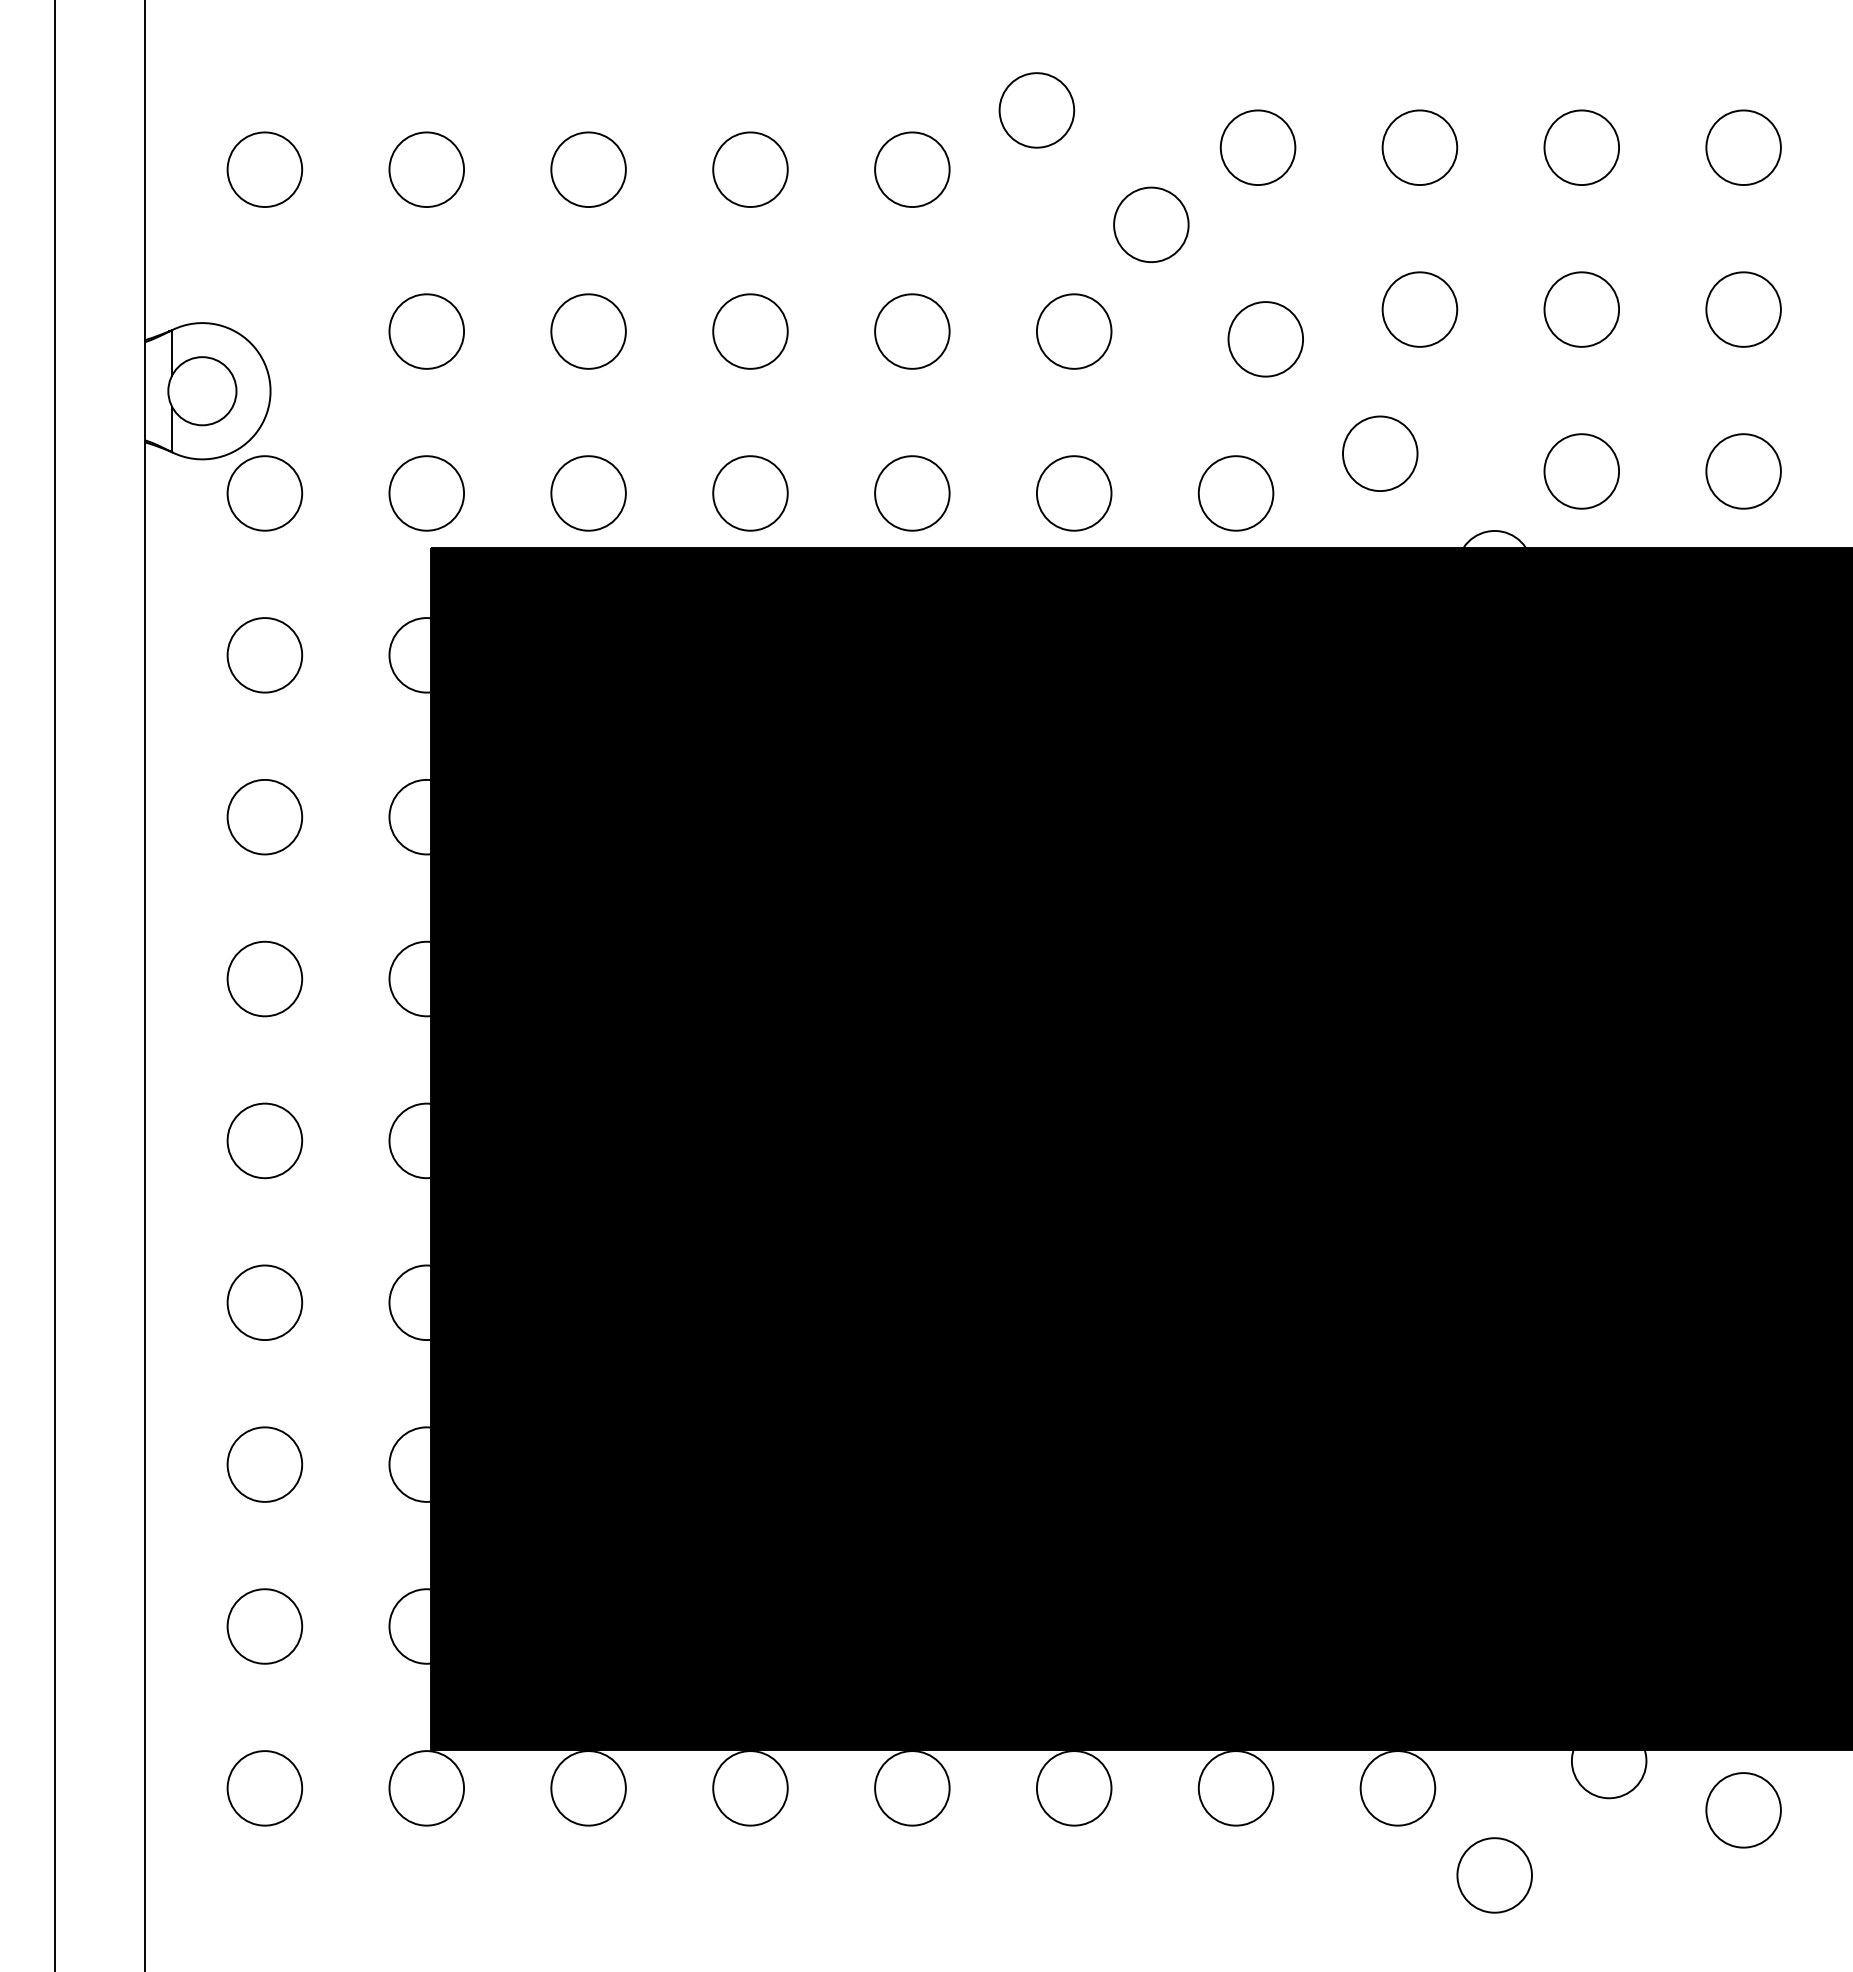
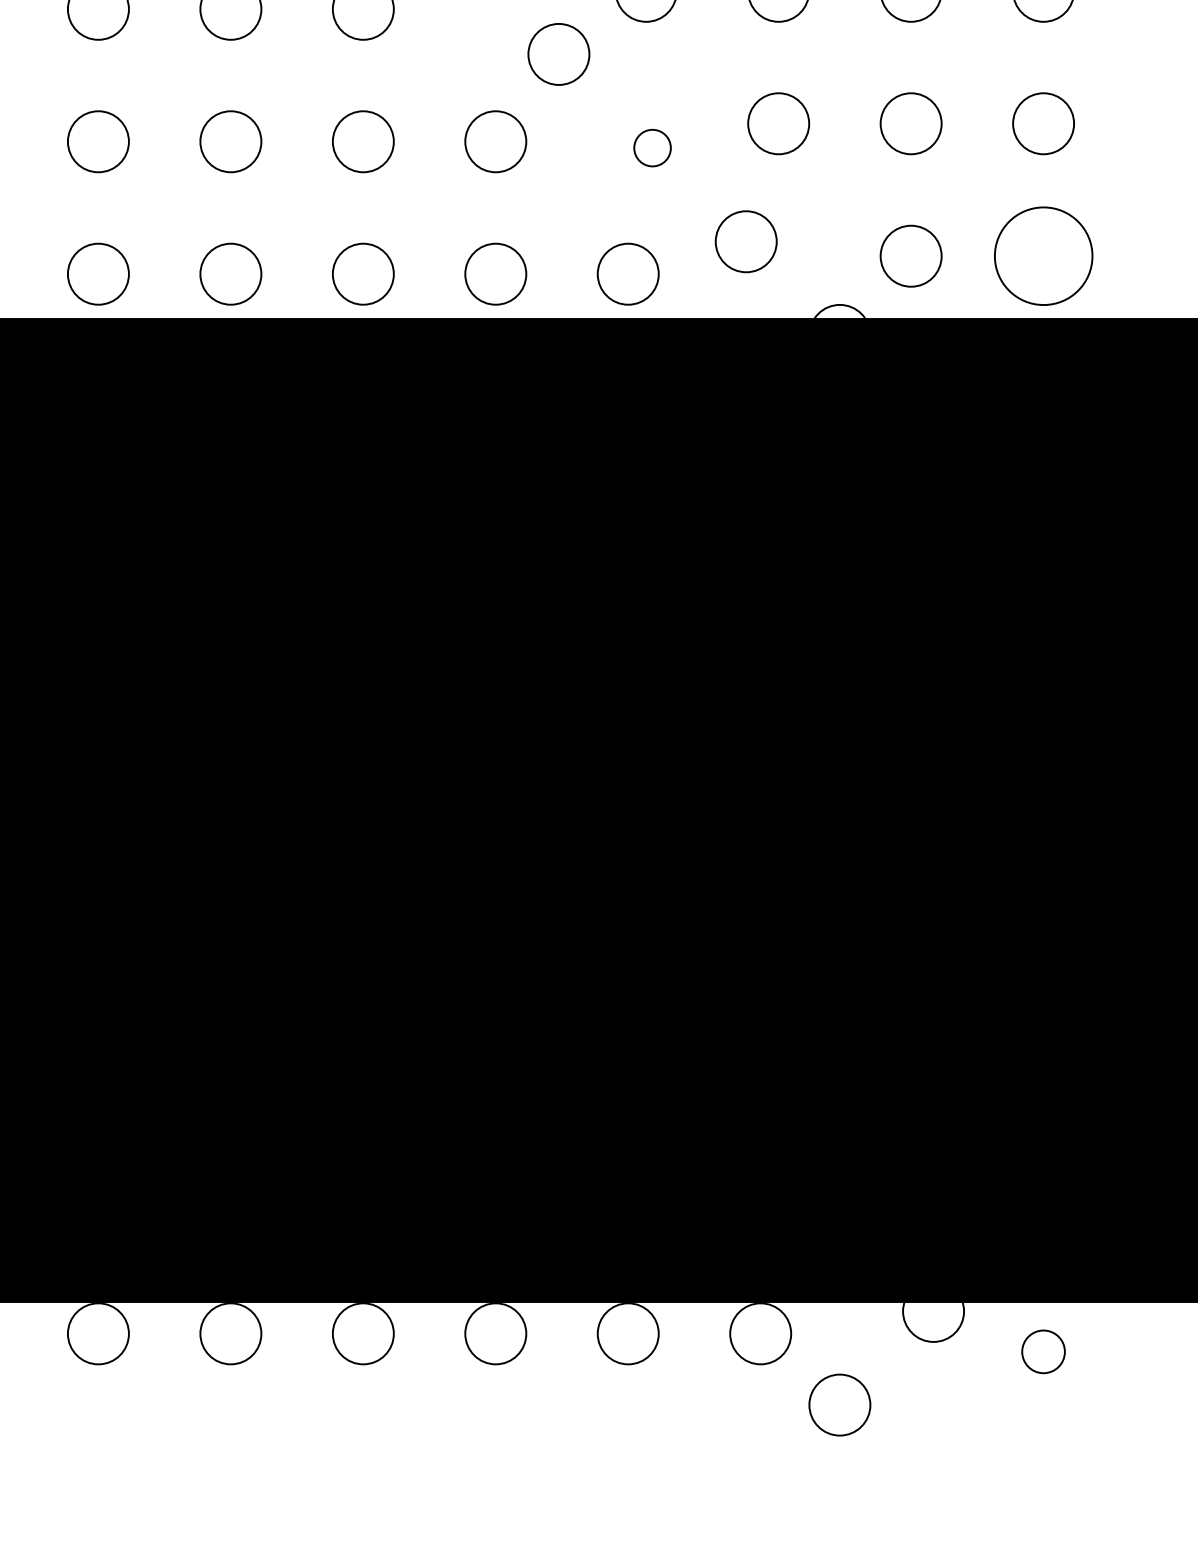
circle: (1265, 339) -> (652, 148), size x0.6
circle: (1743, 471) -> (1043, 256), size x1.6
circle: (1743, 1810) -> (1043, 1351), size x0.7

